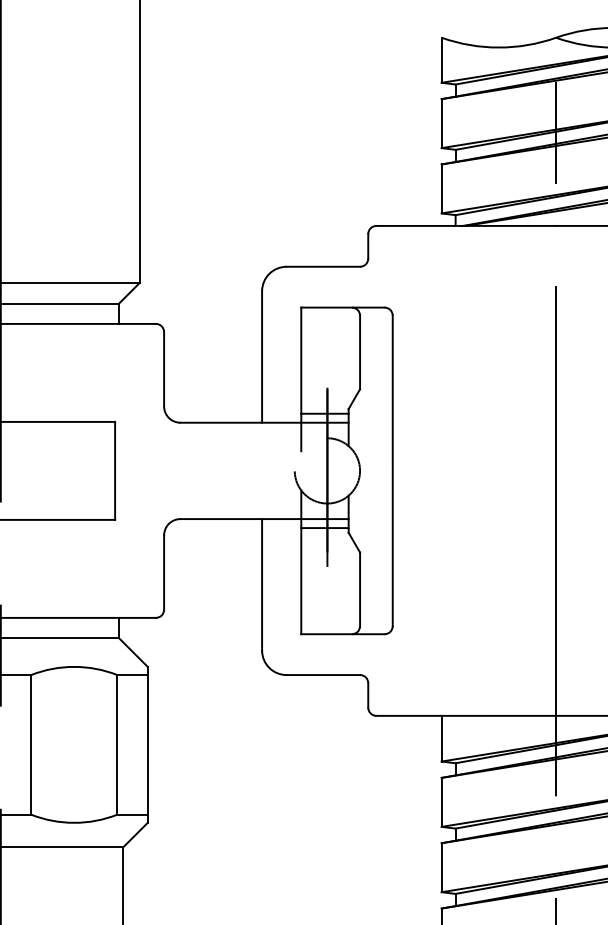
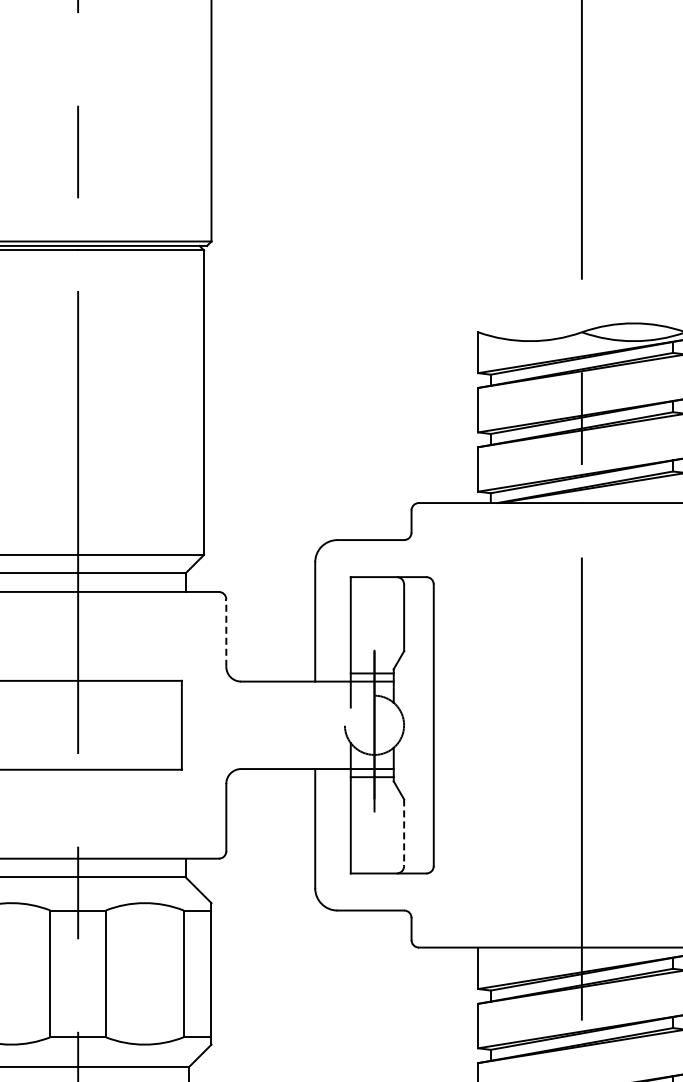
line: (164, 369) -> (226, 633), solid -> dashed
line: (360, 590) -> (404, 833), solid -> dashed

